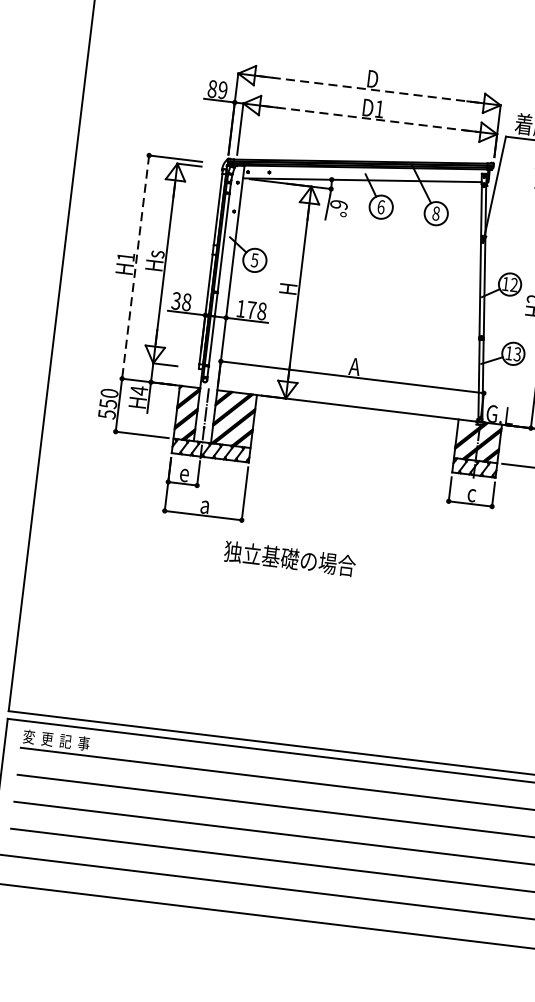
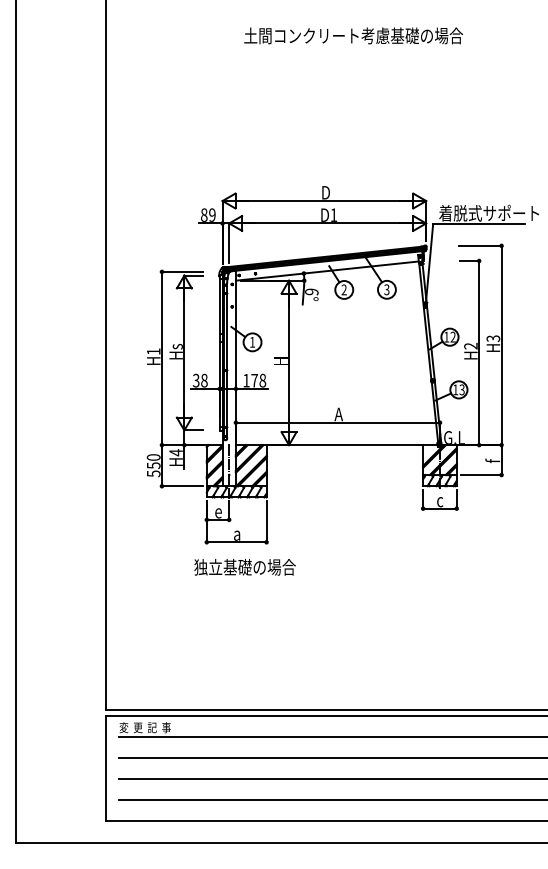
line: (369, 90) -> (324, 201), dashed -> solid
line: (369, 118) -> (327, 223), dashed -> solid
text: (380, 206) -> (343, 289), 6 -> 2
text: (435, 213) -> (386, 289), 8 -> 3
text: (254, 260) -> (252, 342), 5 -> 1
line: (135, 267) -> (161, 358), dashed -> solid
text: (289, 558) -> (244, 567), moved

